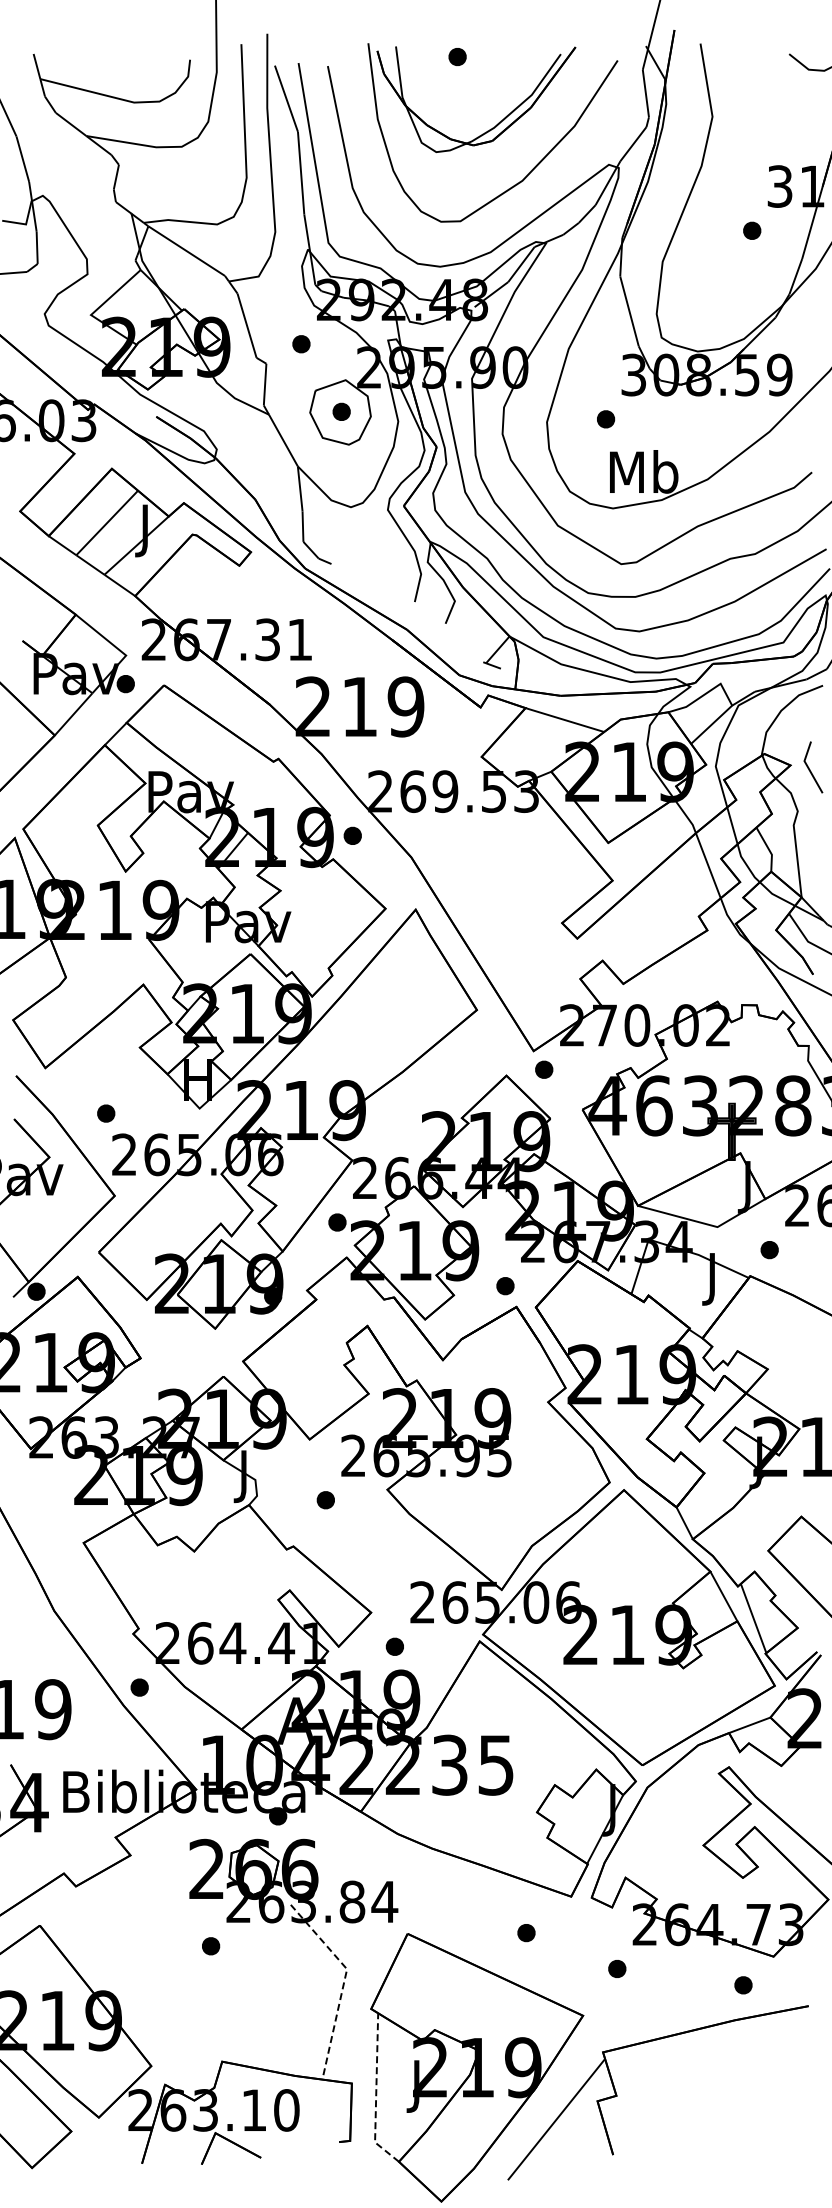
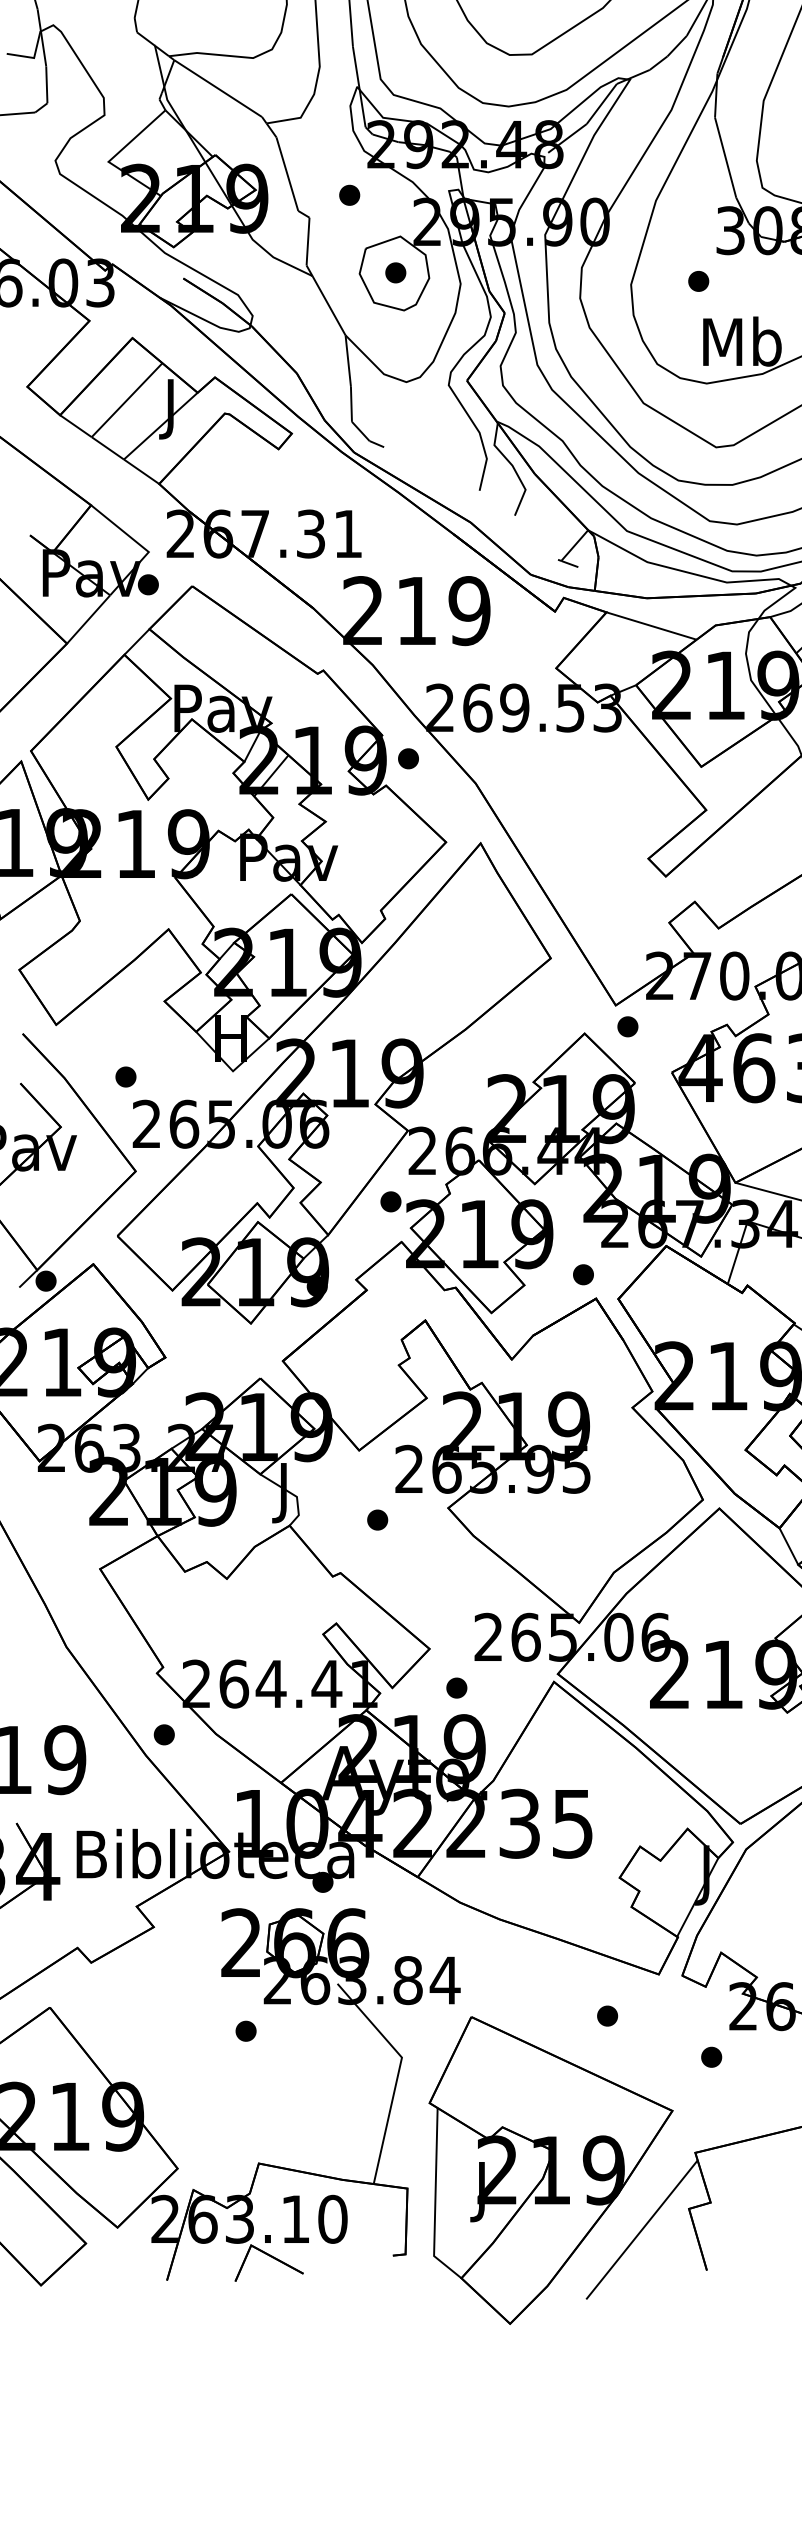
line: (344, 1982) -> (399, 2072), dashed -> solid
line: (376, 2093) -> (435, 2199), dashed -> solid

